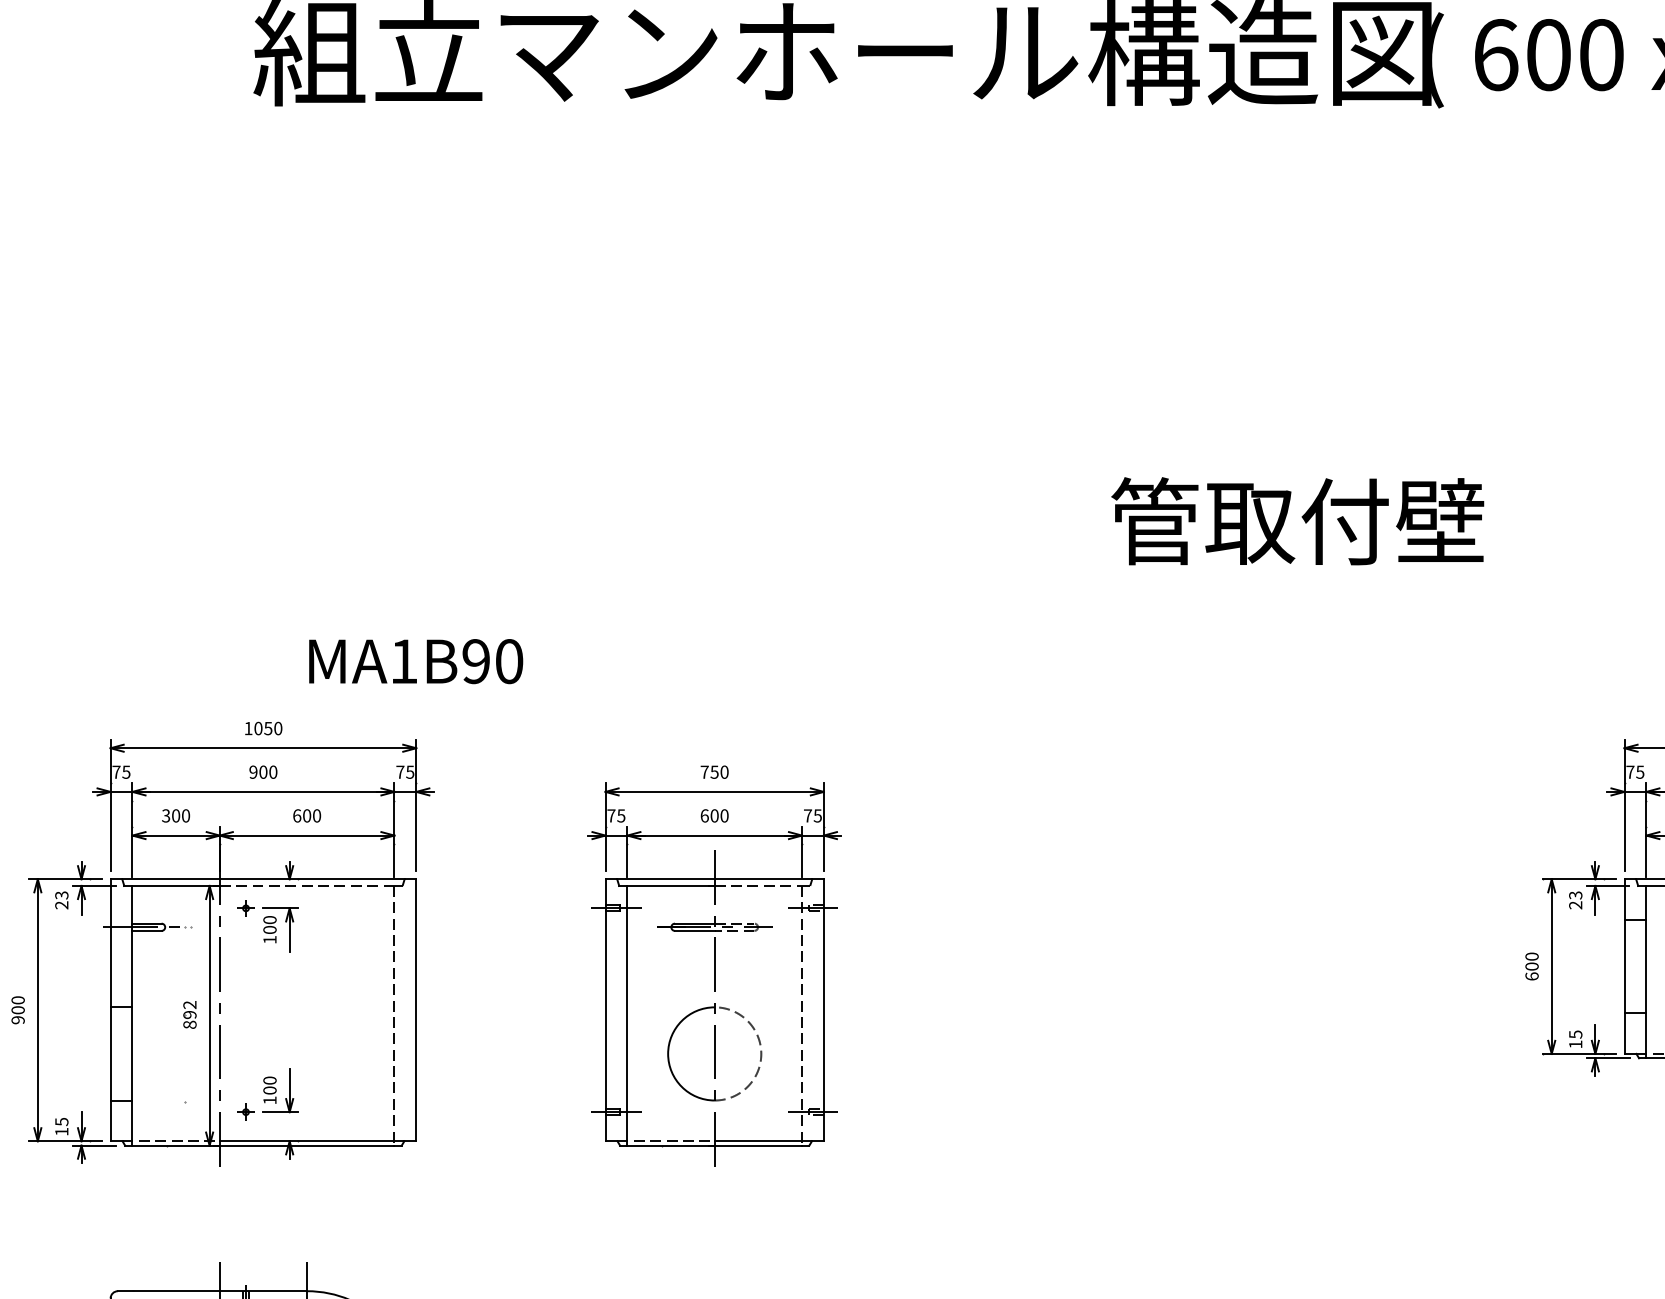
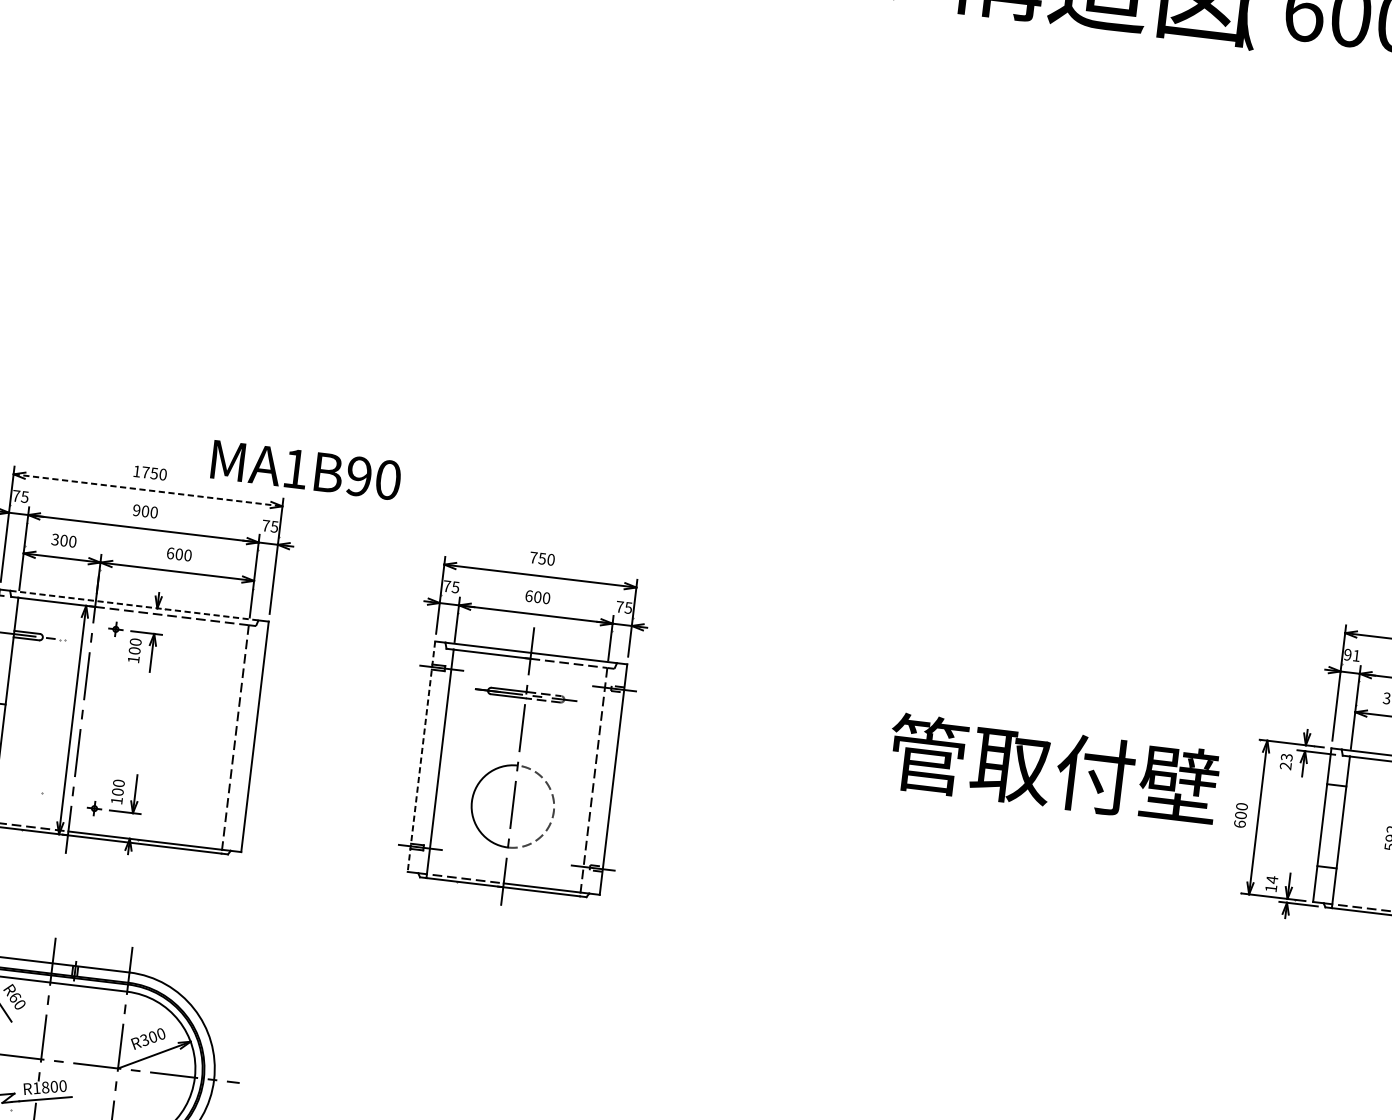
text: (1297, 521) -> (1053, 769), moved
text: (416, 661) -> (306, 470), moved
text: (258, 728) -> (145, 472), 1050 -> 1750
line: (263, 748) -> (148, 490), solid -> dashed
text: (1635, 771) -> (1352, 654), 75 -> 91
line: (264, 879) -> (135, 605), solid -> dashed
line: (605, 1010) -> (421, 756), solid -> dashed
part: (189, 1014) -> (55, 716), removed
text: (1575, 1034) -> (1272, 879), 15 -> 14

